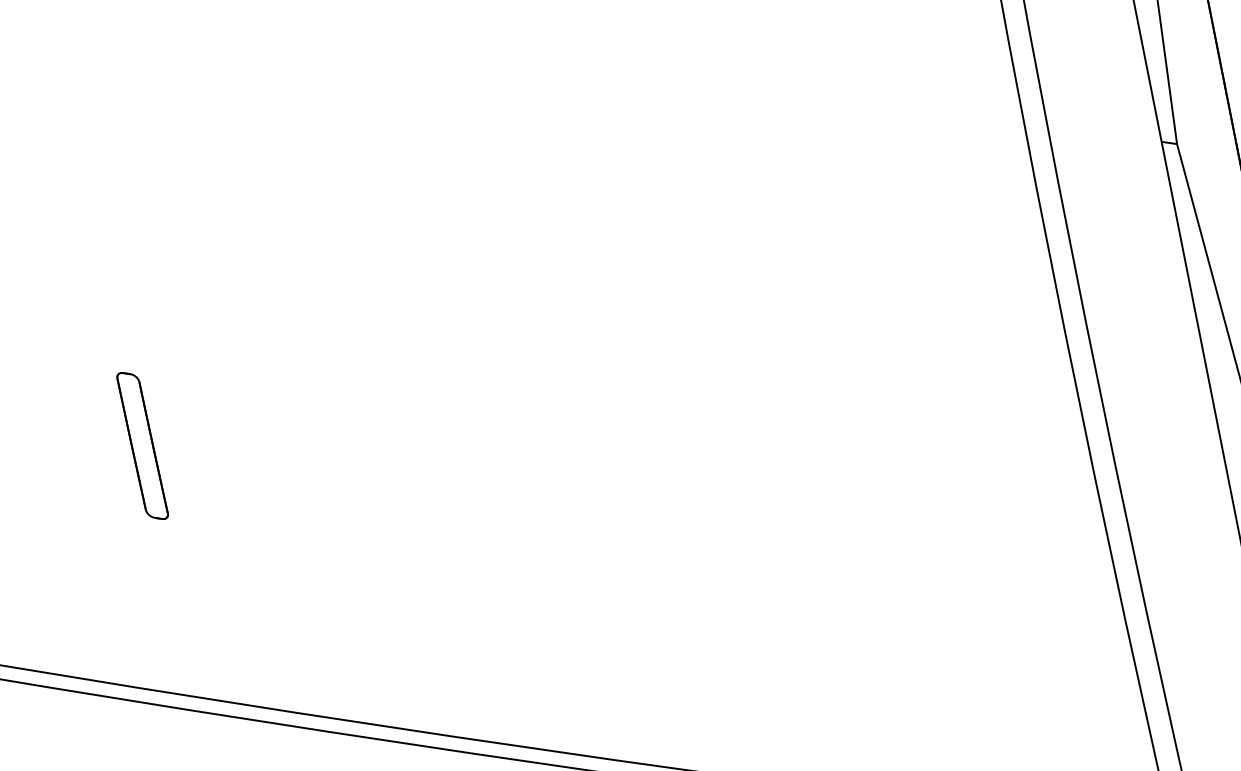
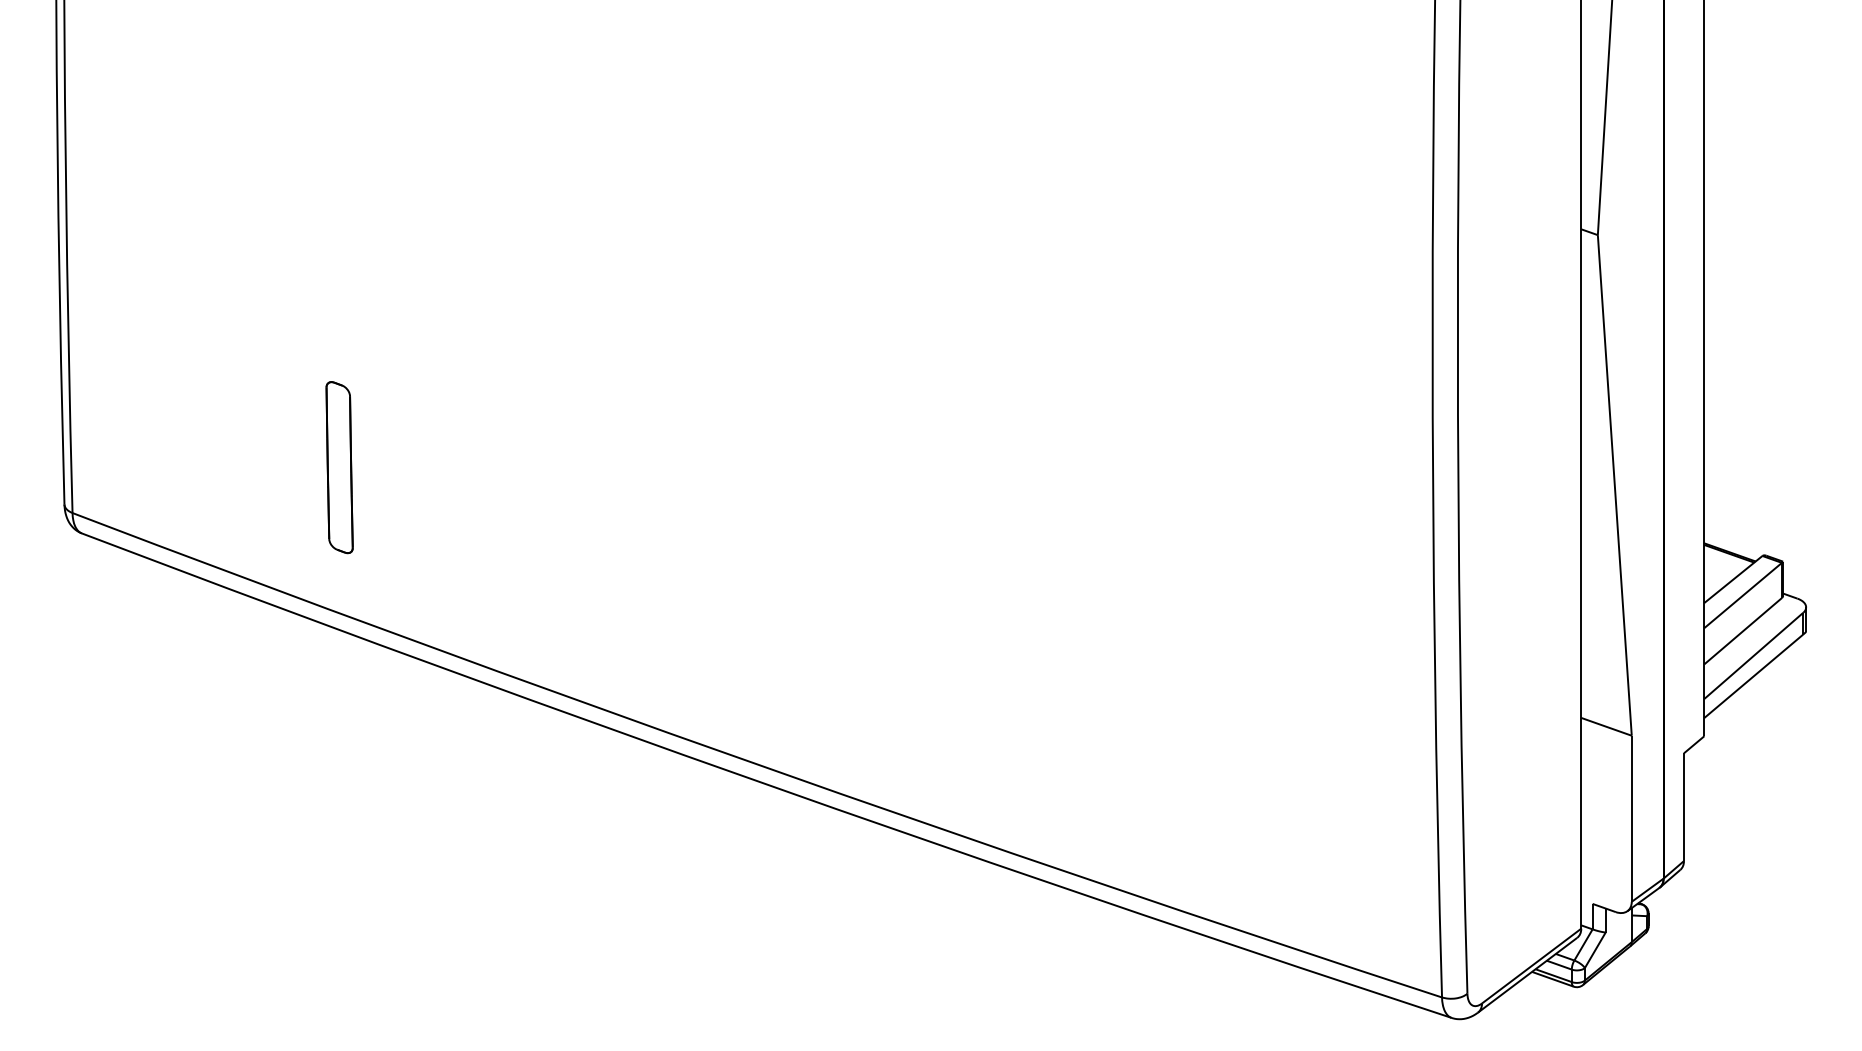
part: (142, 445) -> (339, 467), moved

